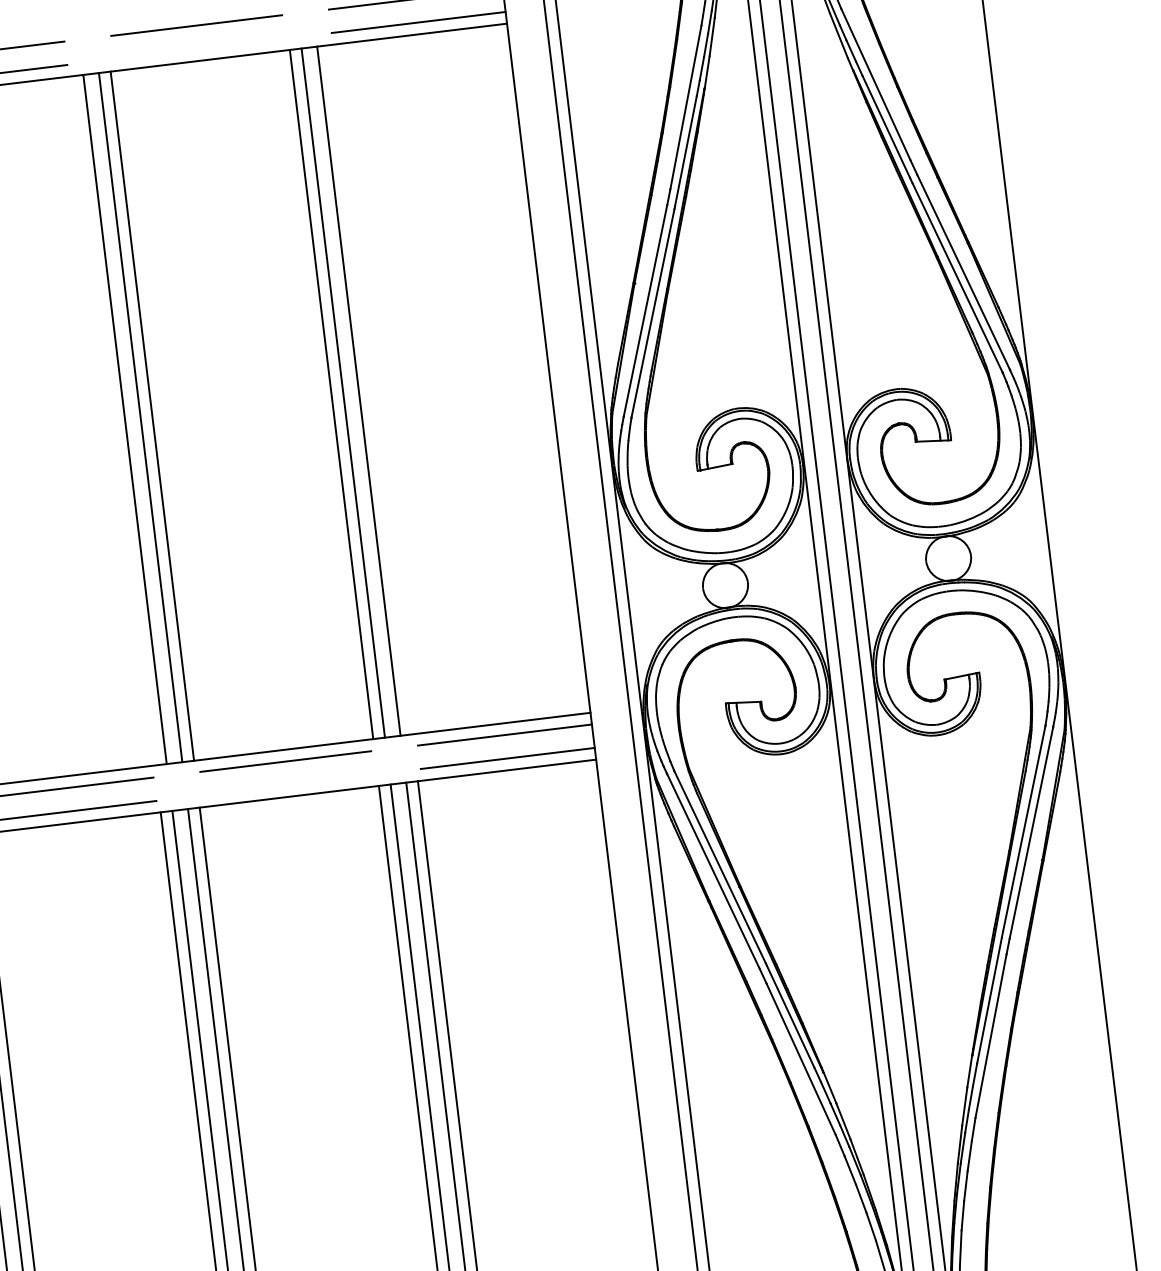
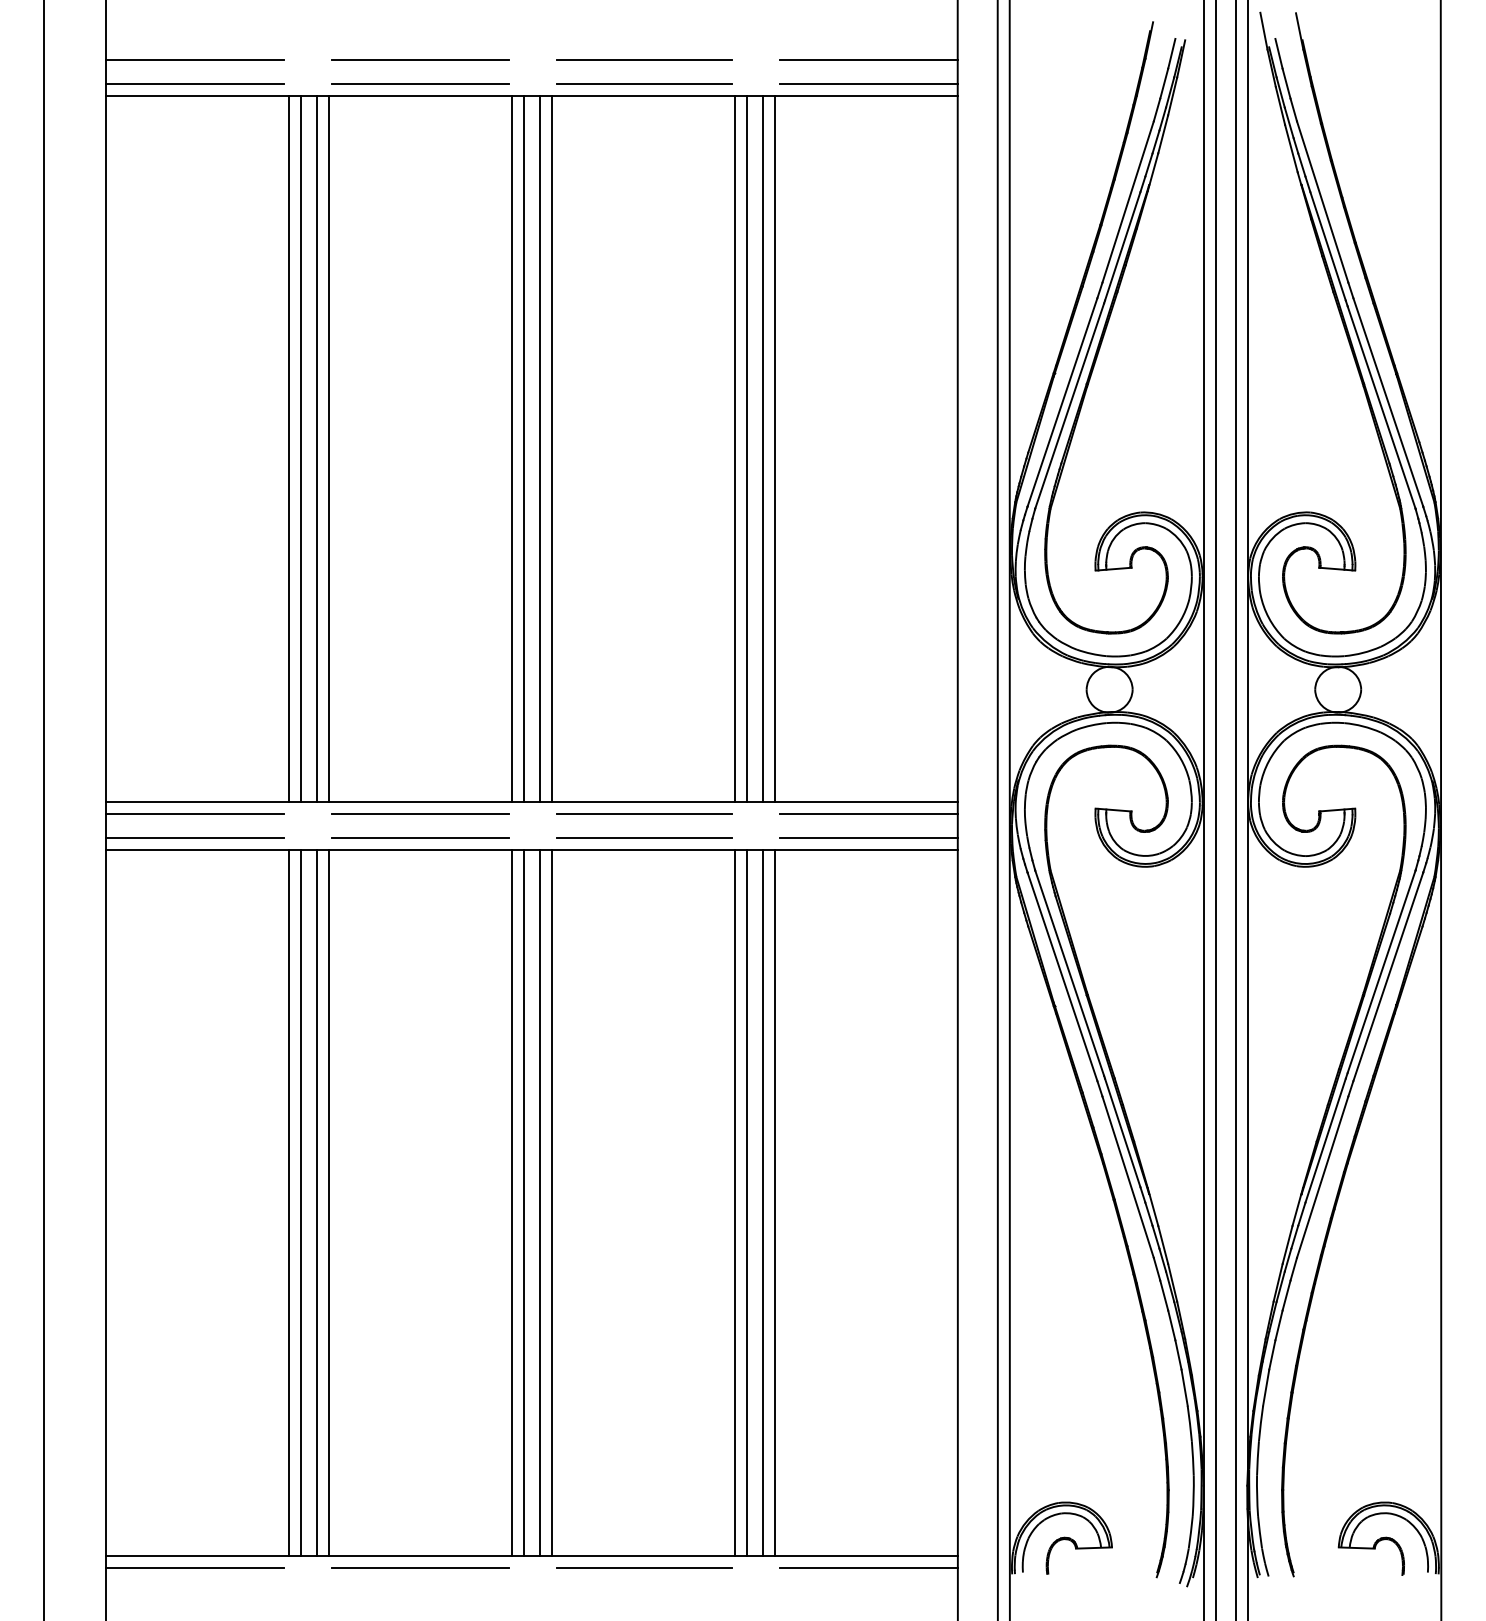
line: (199, 48) -> (644, 83), added
line: (370, 389) -> (775, 448), added
line: (113, 420) -> (511, 448), added
line: (287, 784) -> (643, 837), added

